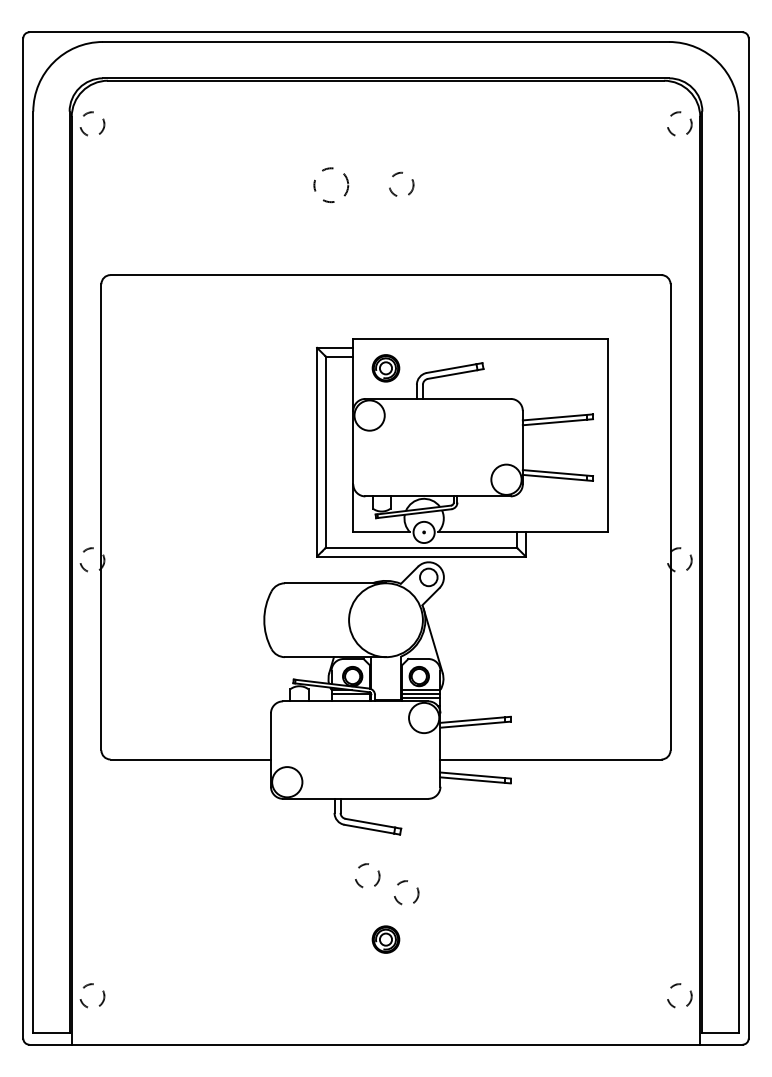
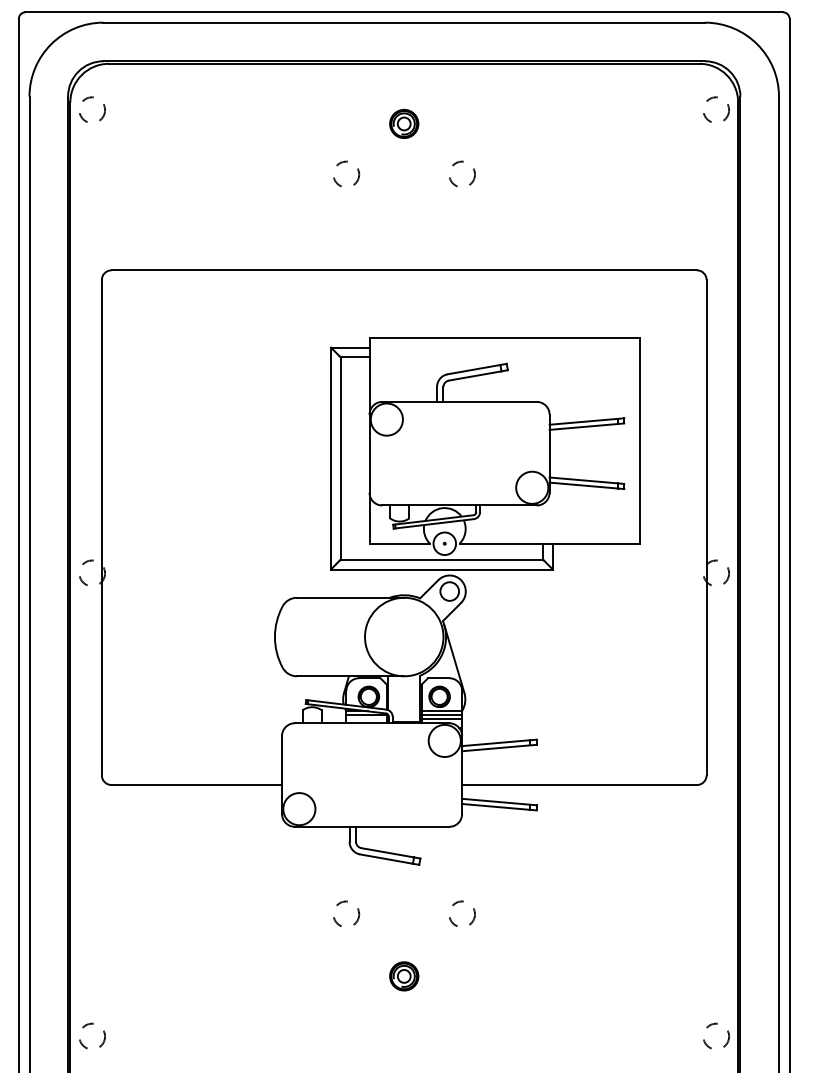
circle: (331, 183) -> (346, 173), size x0.71
circle: (401, 183) -> (462, 173), moved
part: (385, 368) -> (403, 124), moved
circle: (367, 875) -> (346, 913), moved
circle: (406, 892) -> (462, 913), moved

